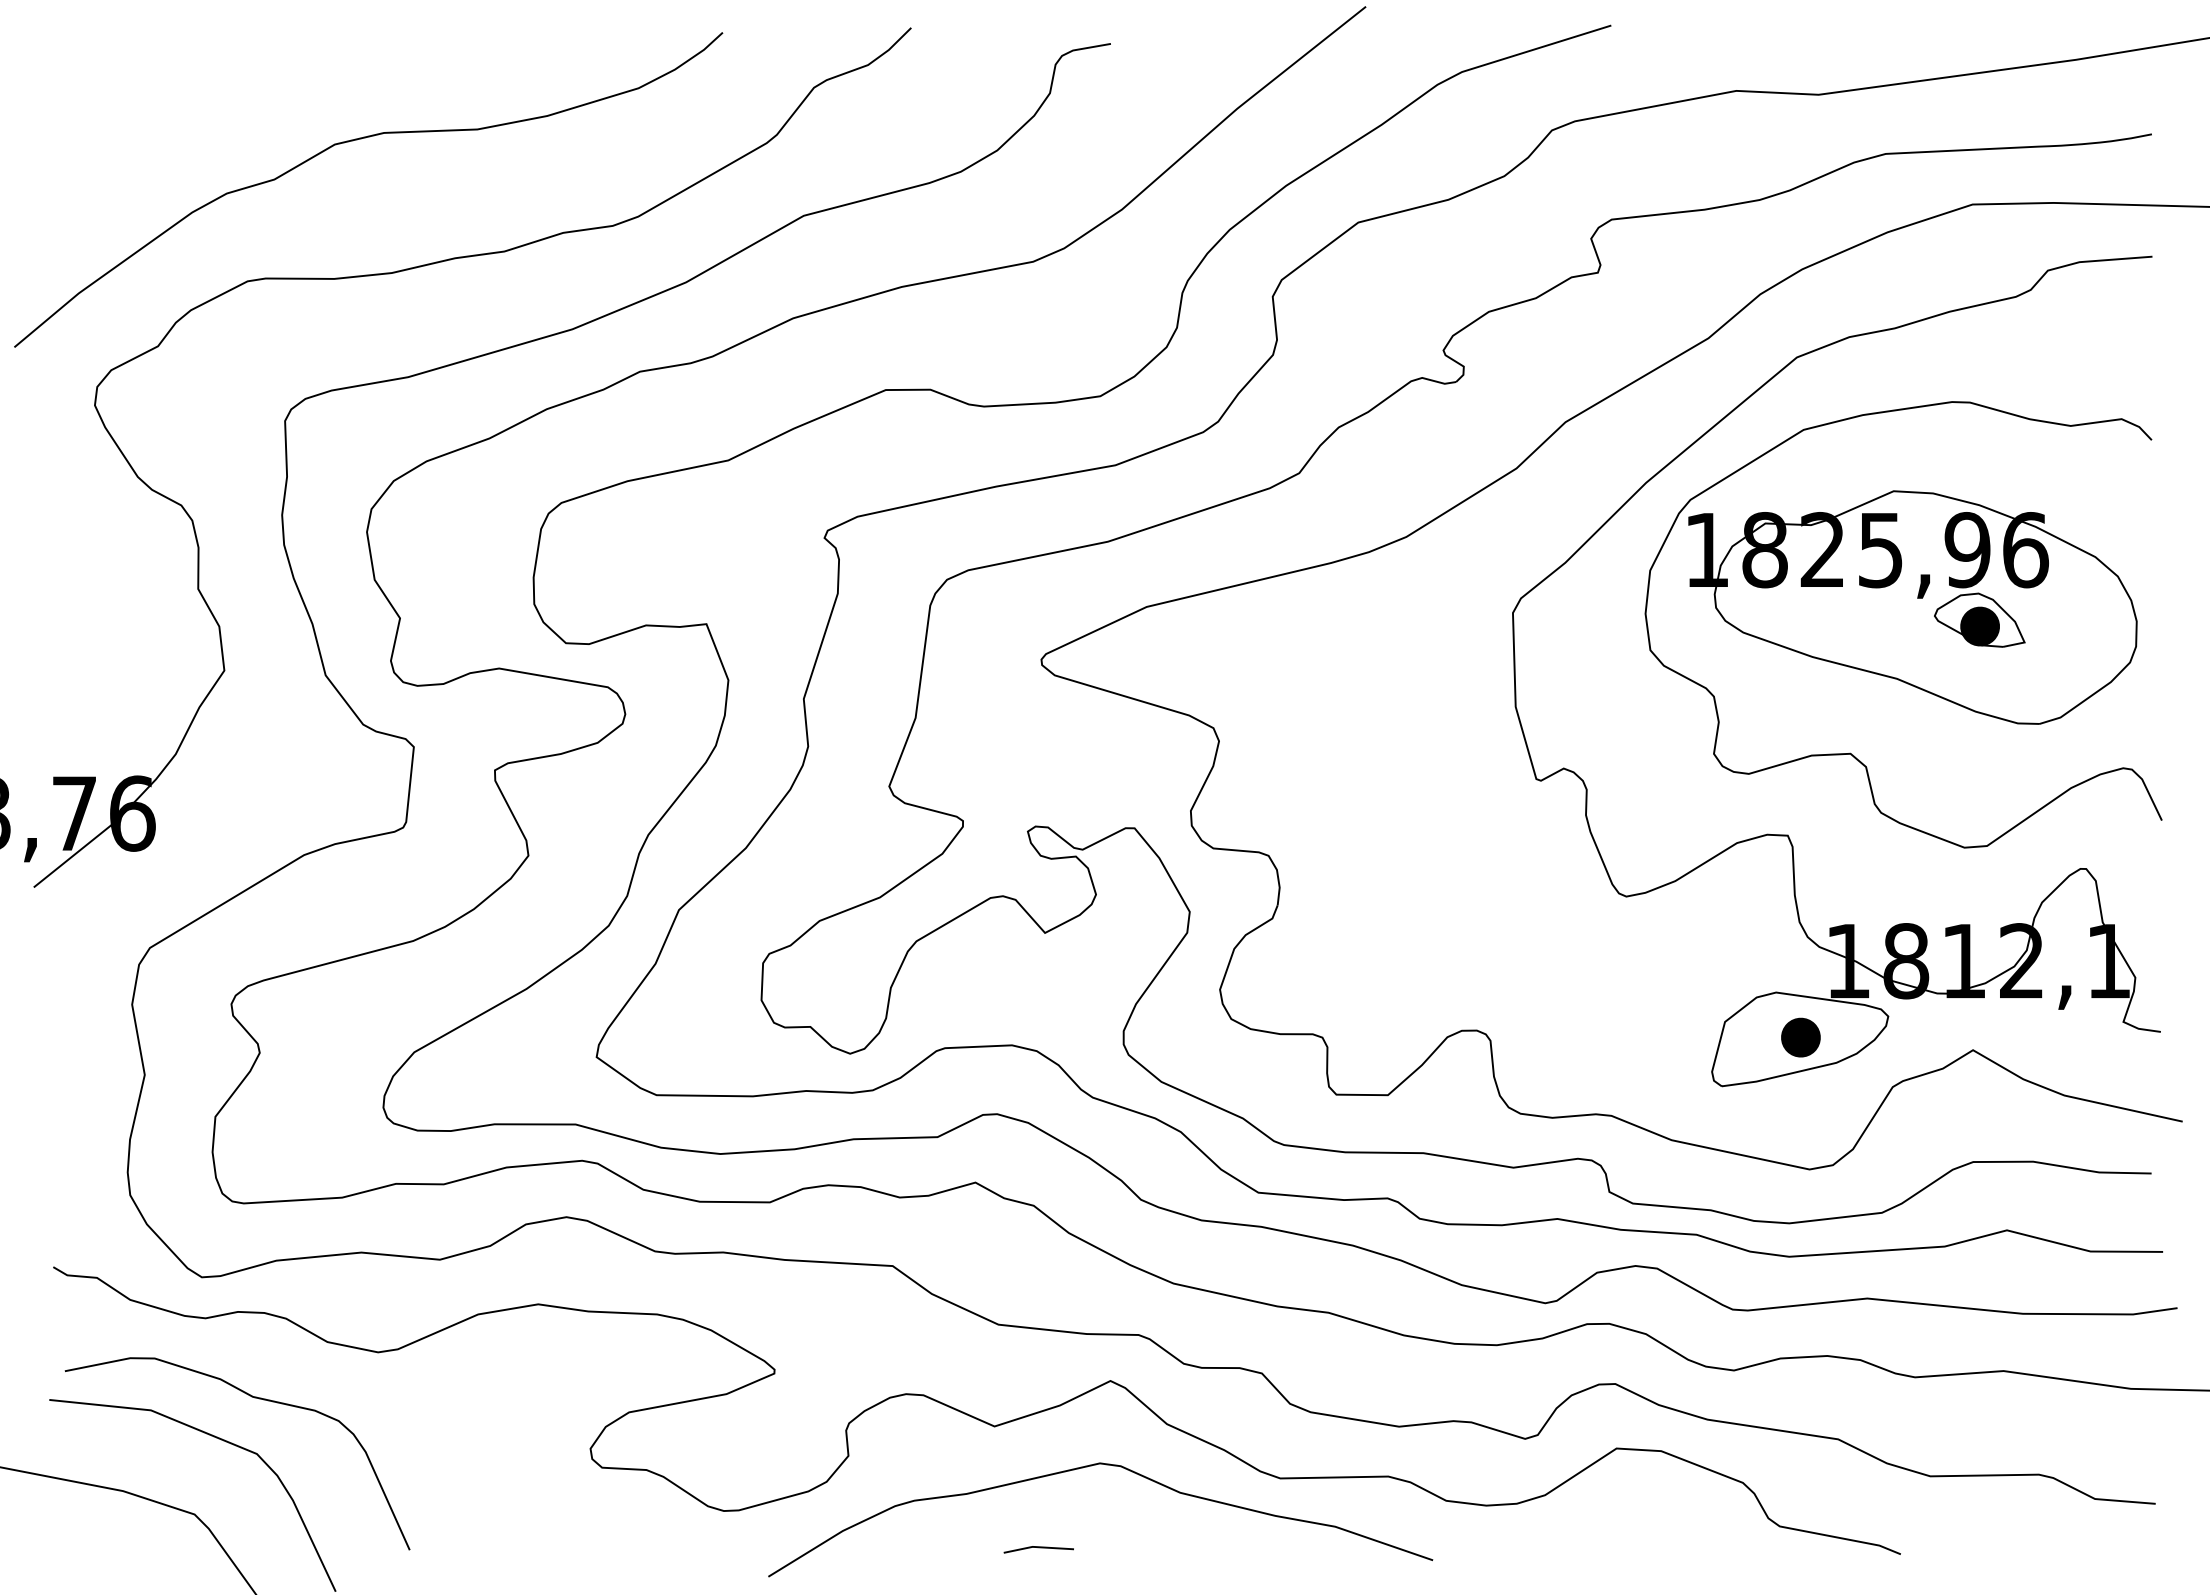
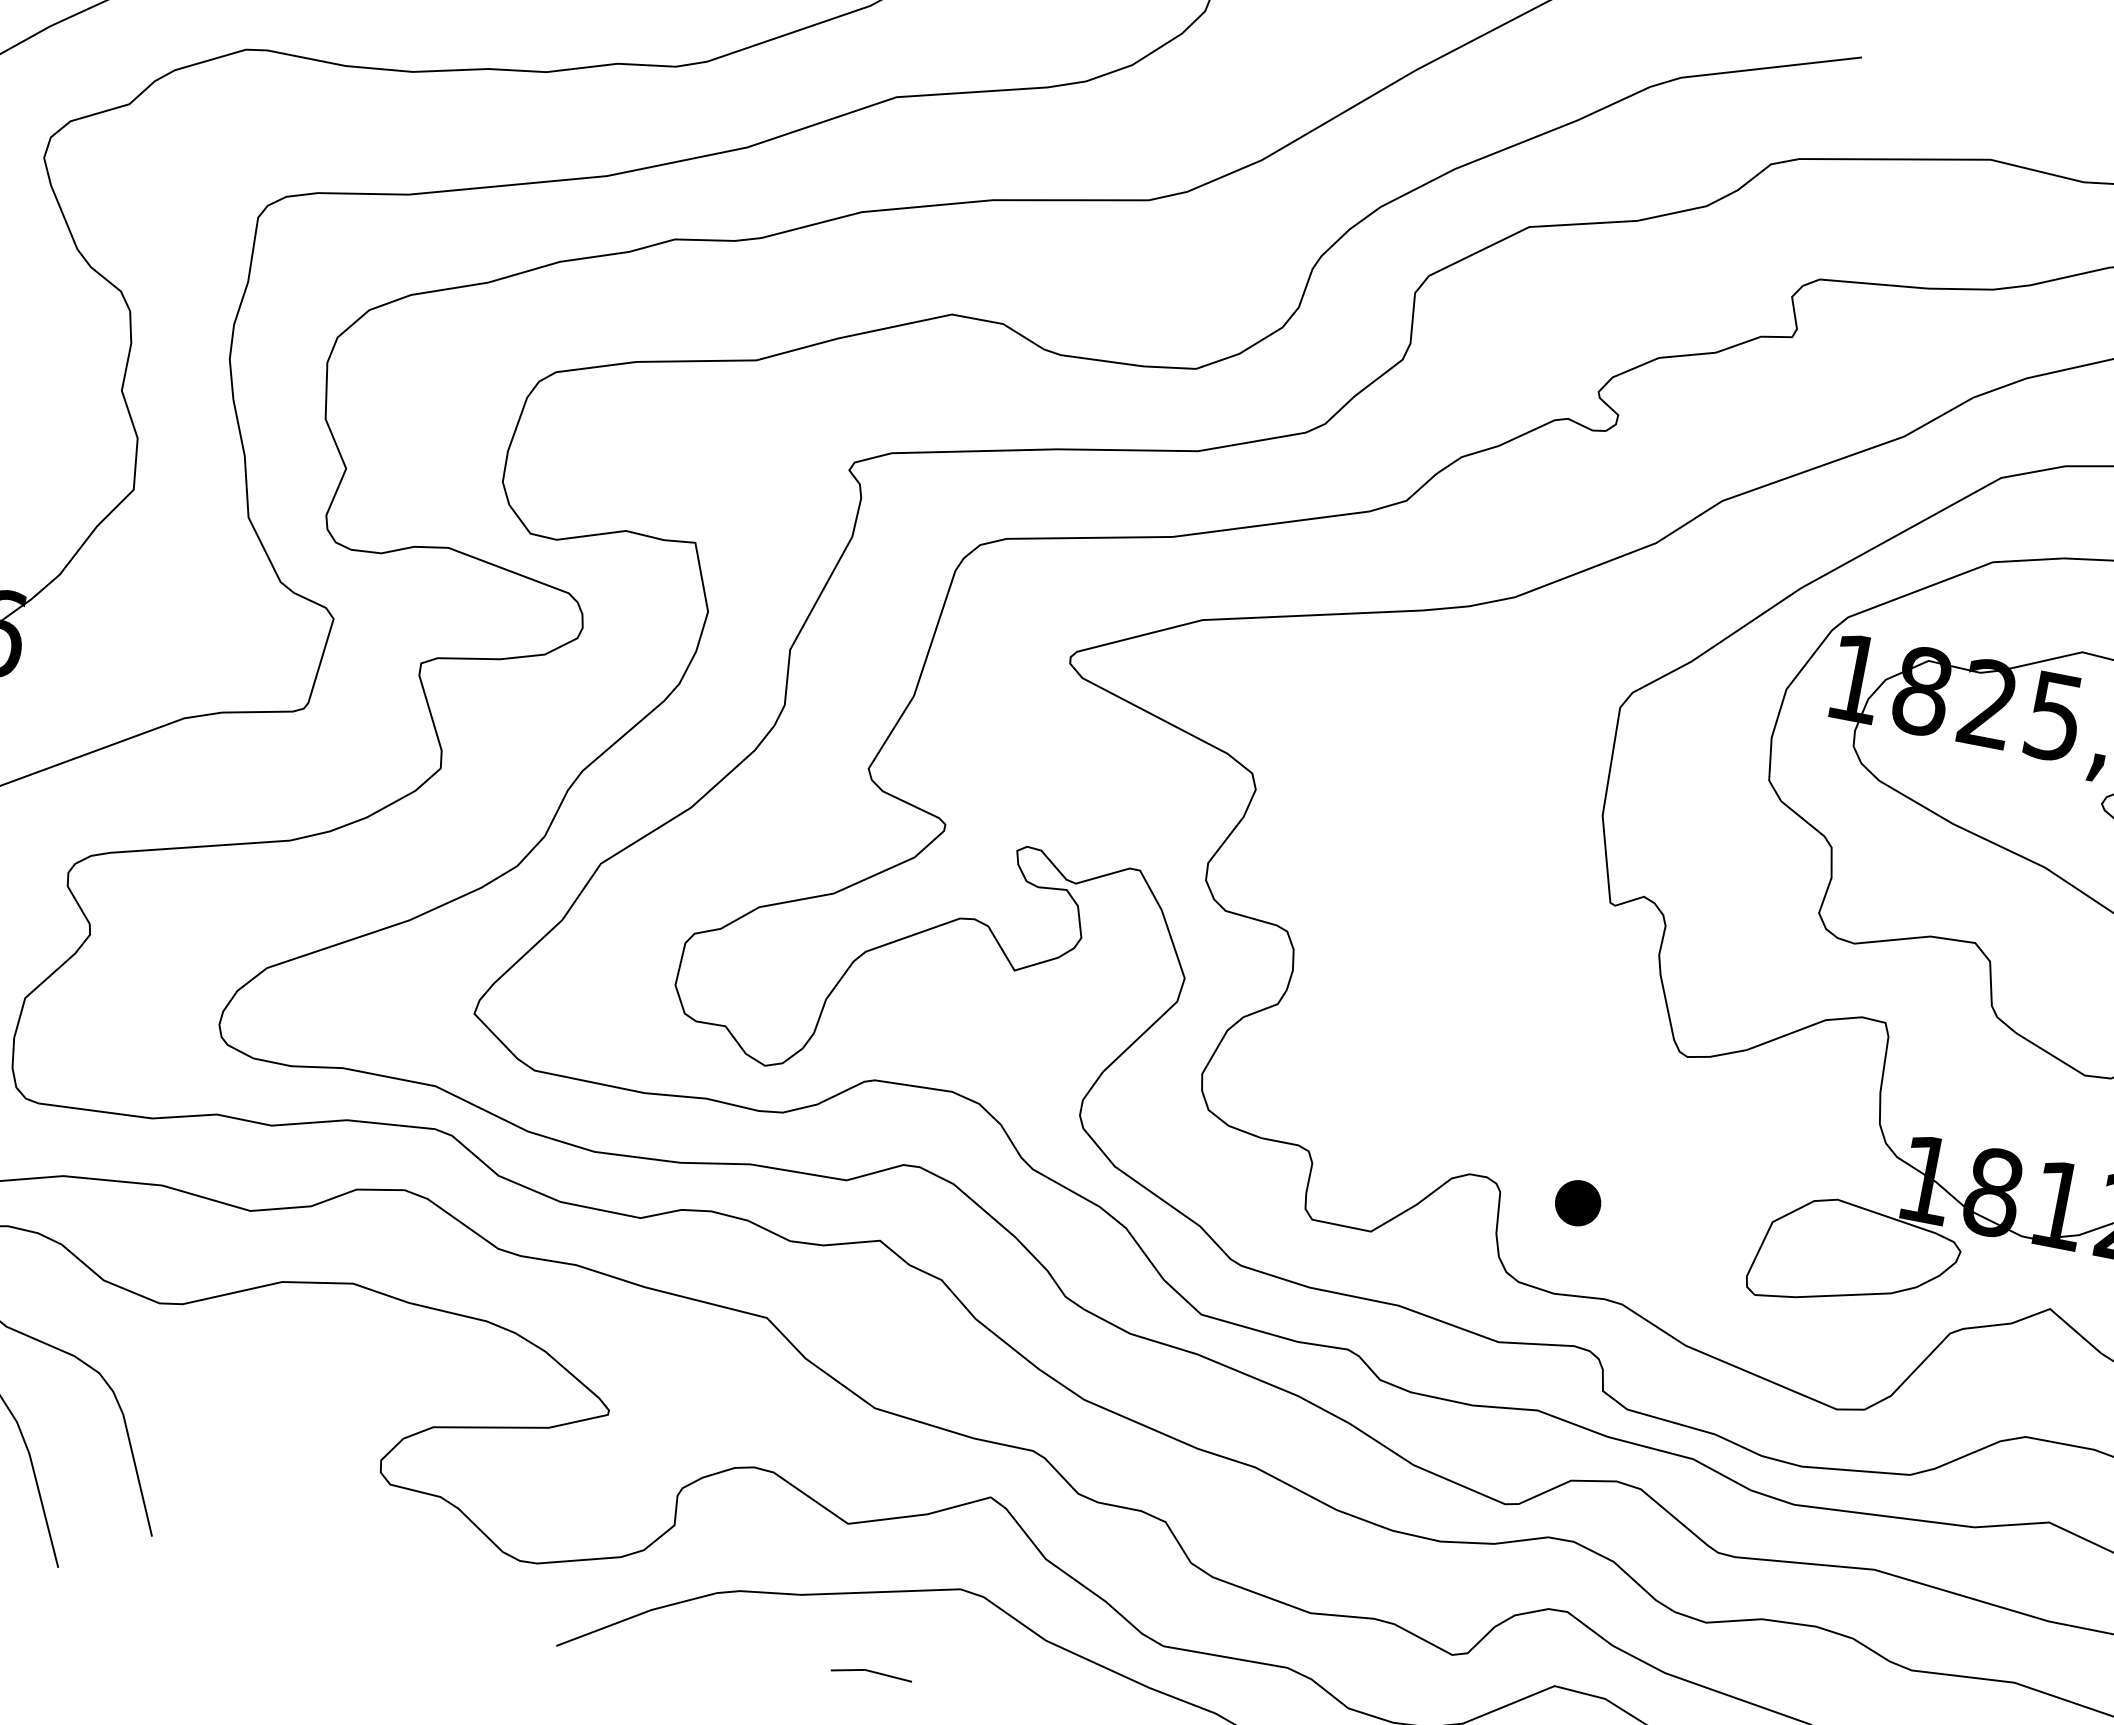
part: (1800, 1037) -> (1577, 1202), moved

